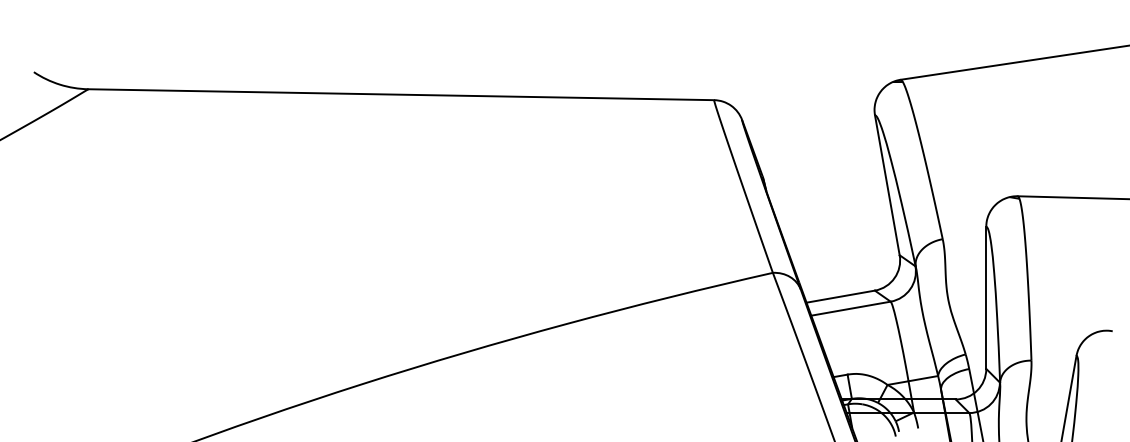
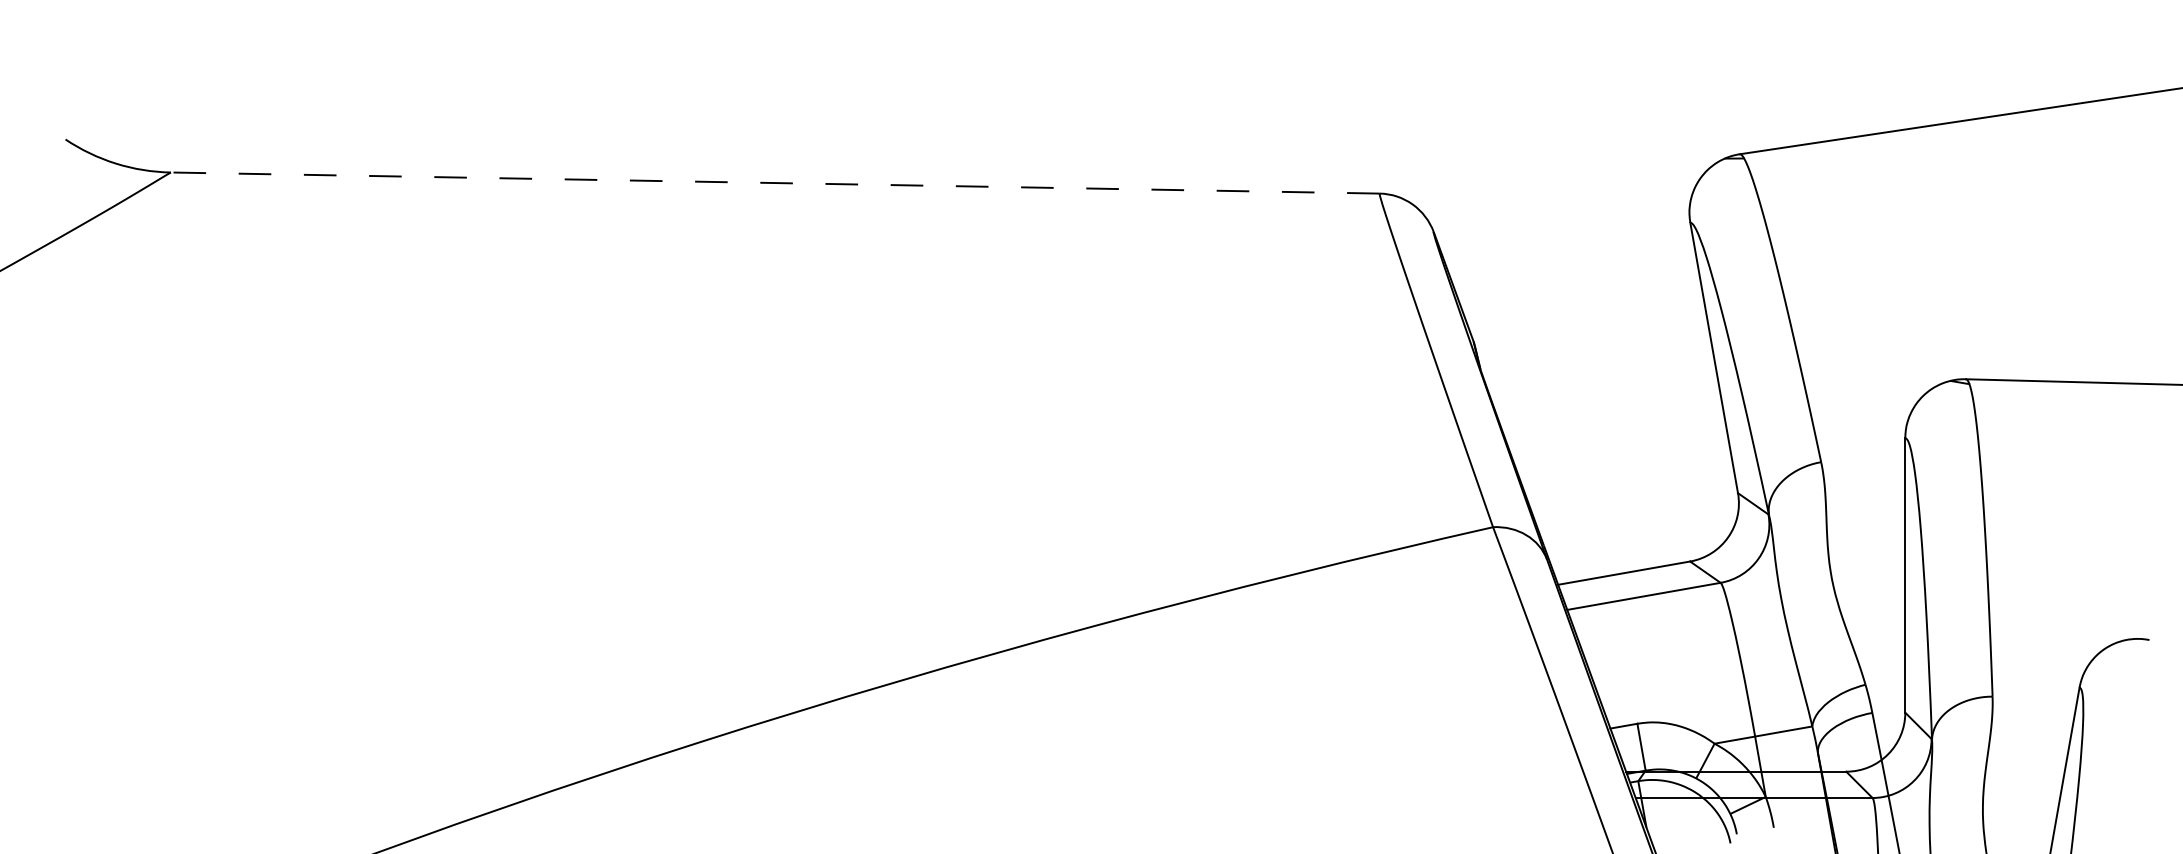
line: (401, 94) -> (775, 182), solid -> dashed

